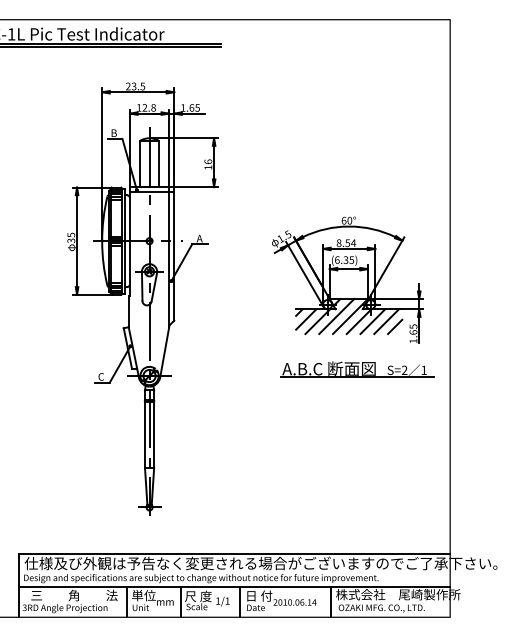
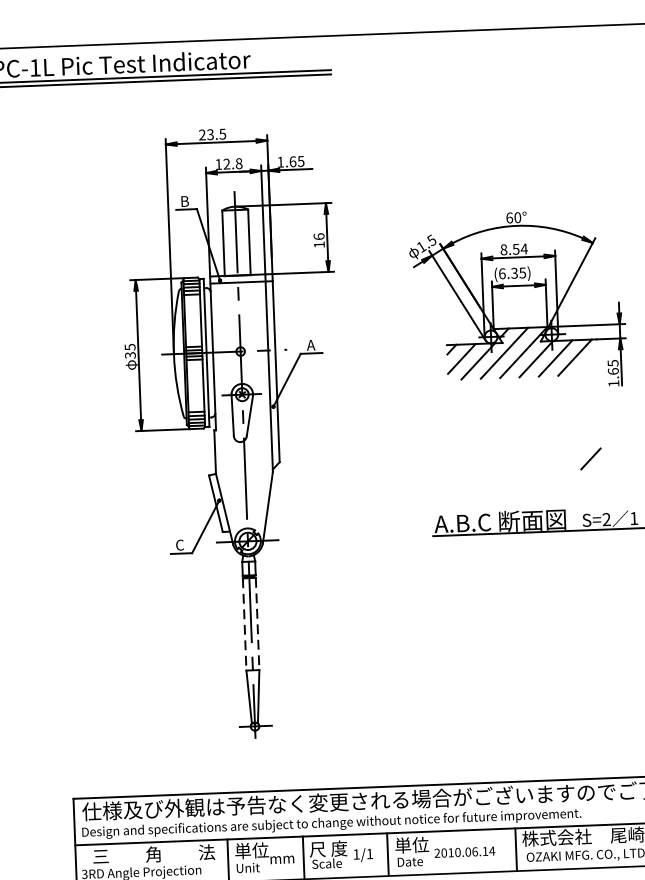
part: (347, 279) -> (517, 300), moved
line: (144, 434) -> (243, 623), solid -> dashed
line: (154, 434) -> (258, 623), solid -> dashed
text: (258, 595) -> (413, 844), 日 付 -> 単位

